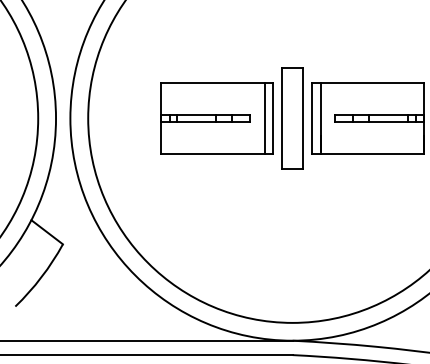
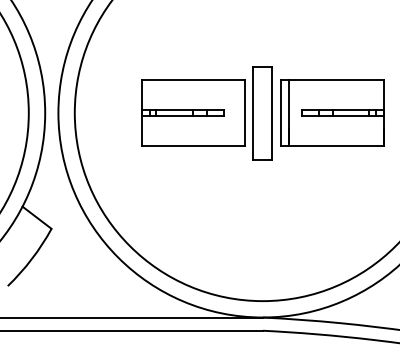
line: (263, 118) -> (236, 113), removed

